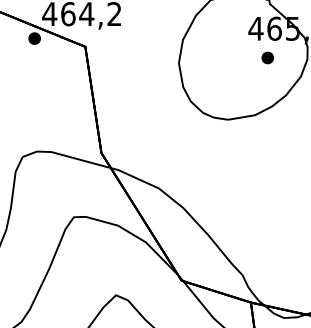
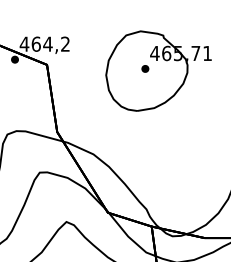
part: (267, 57) -> (145, 68), moved

